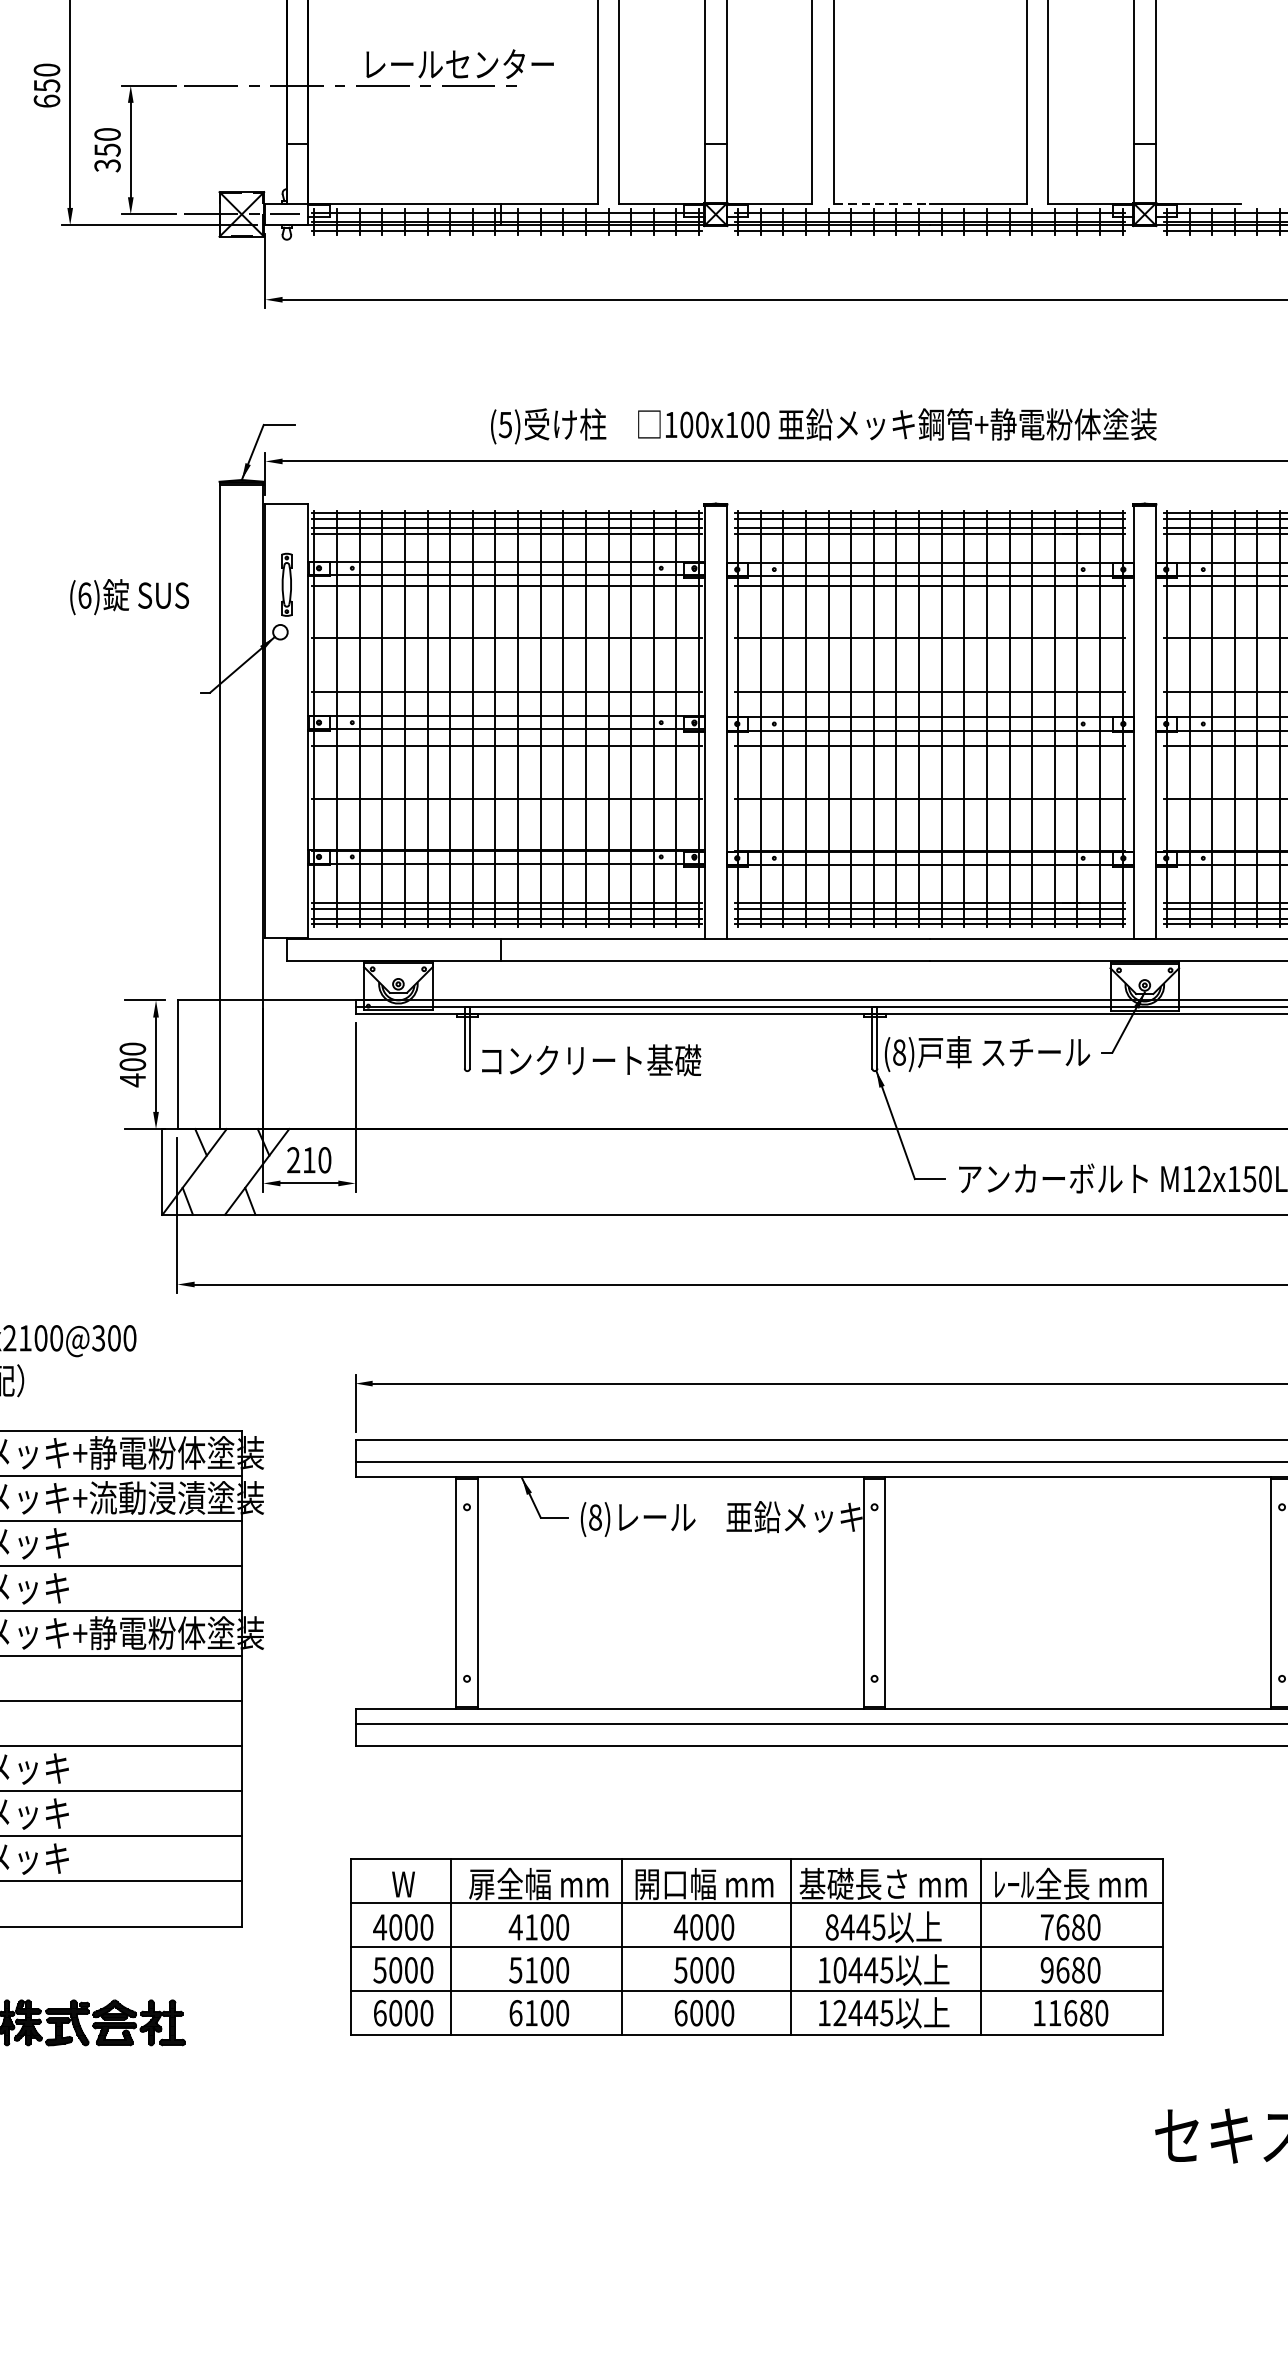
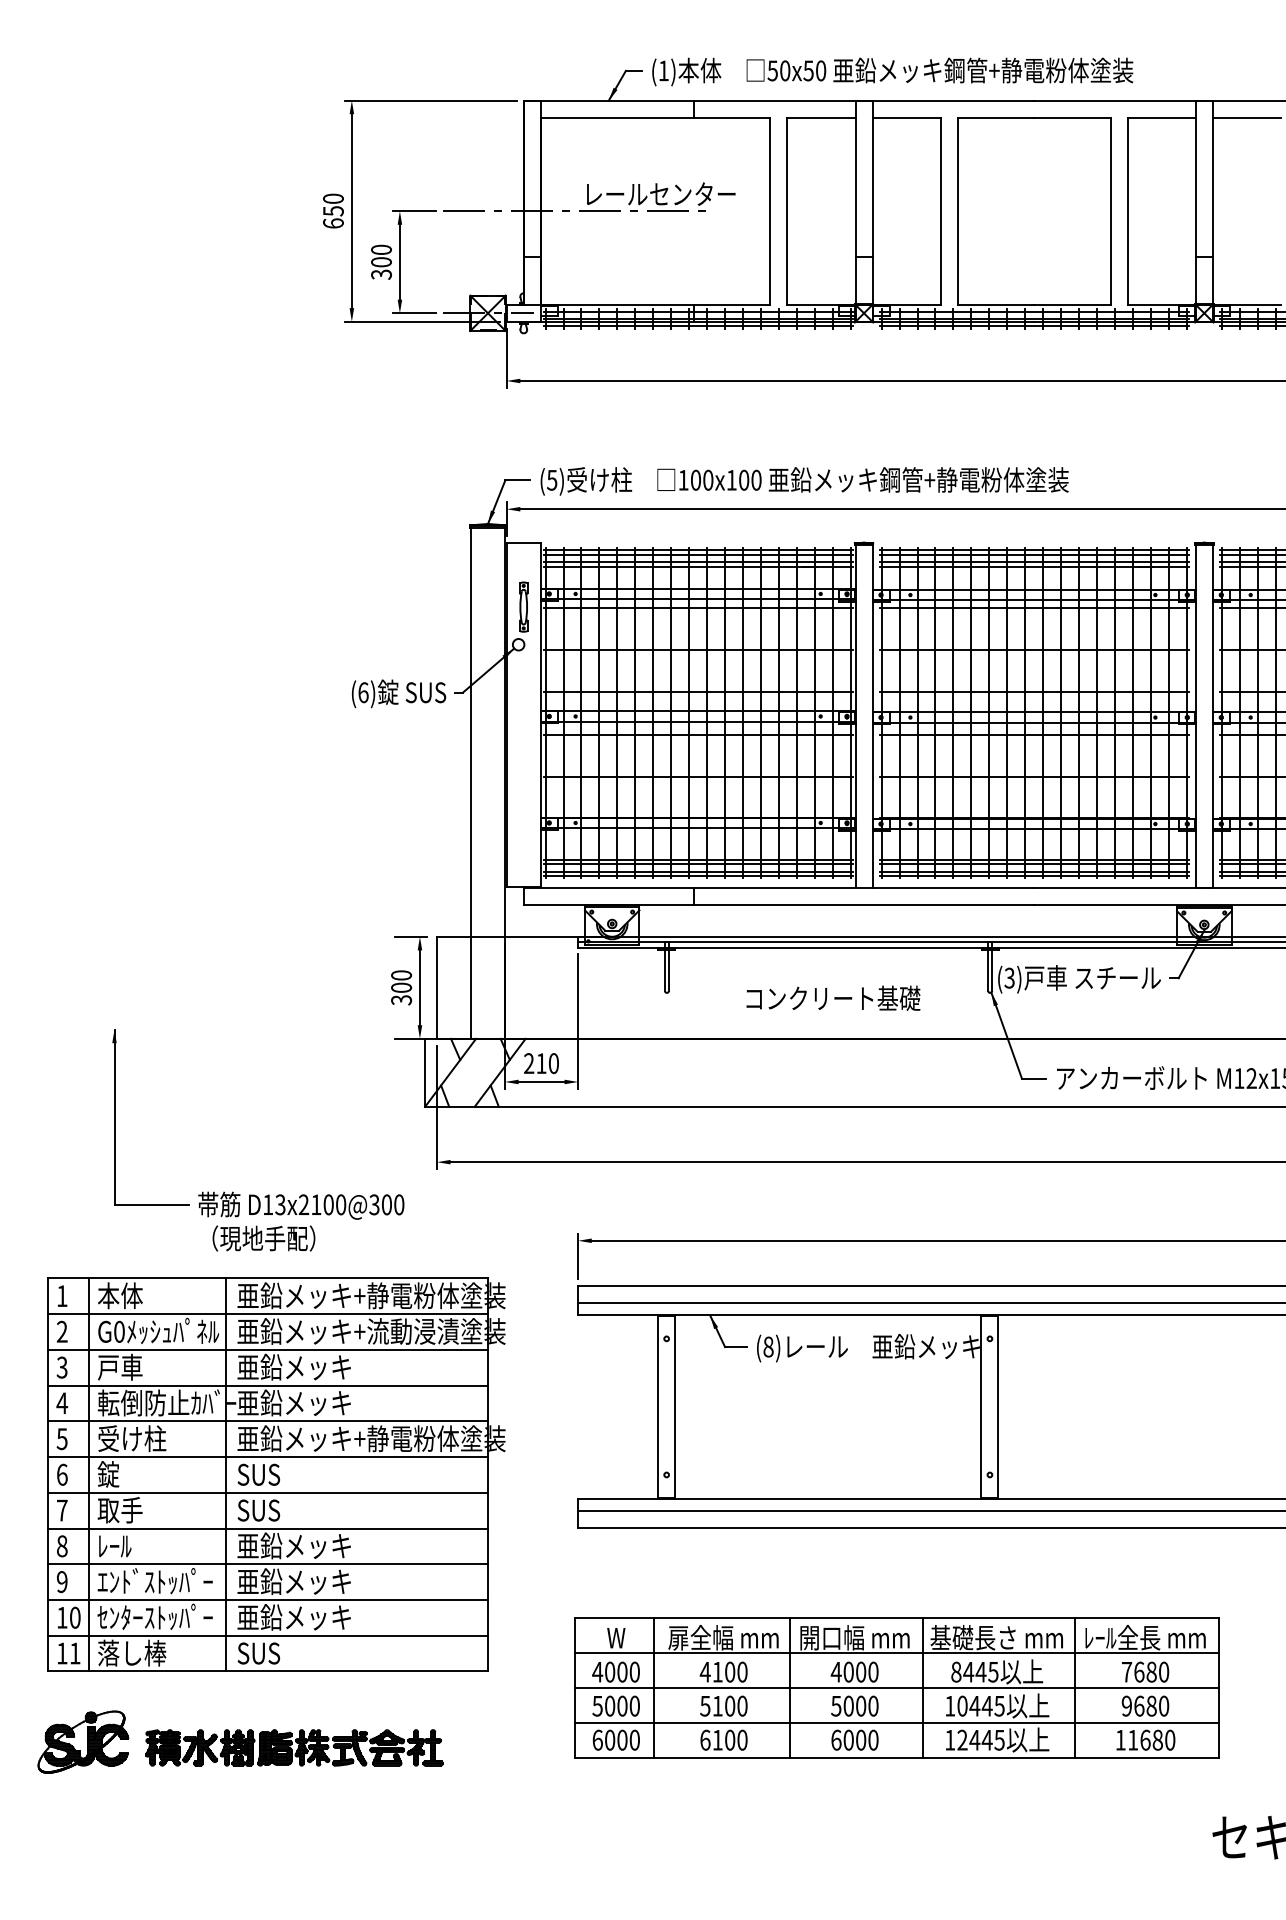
text: (107, 150) -> (381, 262), 350 -> 300
line: (882, 203) -> (996, 304), dashed -> solid
text: (823, 426) -> (804, 481), moved
text: (130, 596) -> (399, 693), moved
text: (899, 1051) -> (1009, 977), (8) -> (3)
text: (591, 1059) -> (833, 997), moved
text: (132, 1079) -> (401, 999), 400 -> 300

